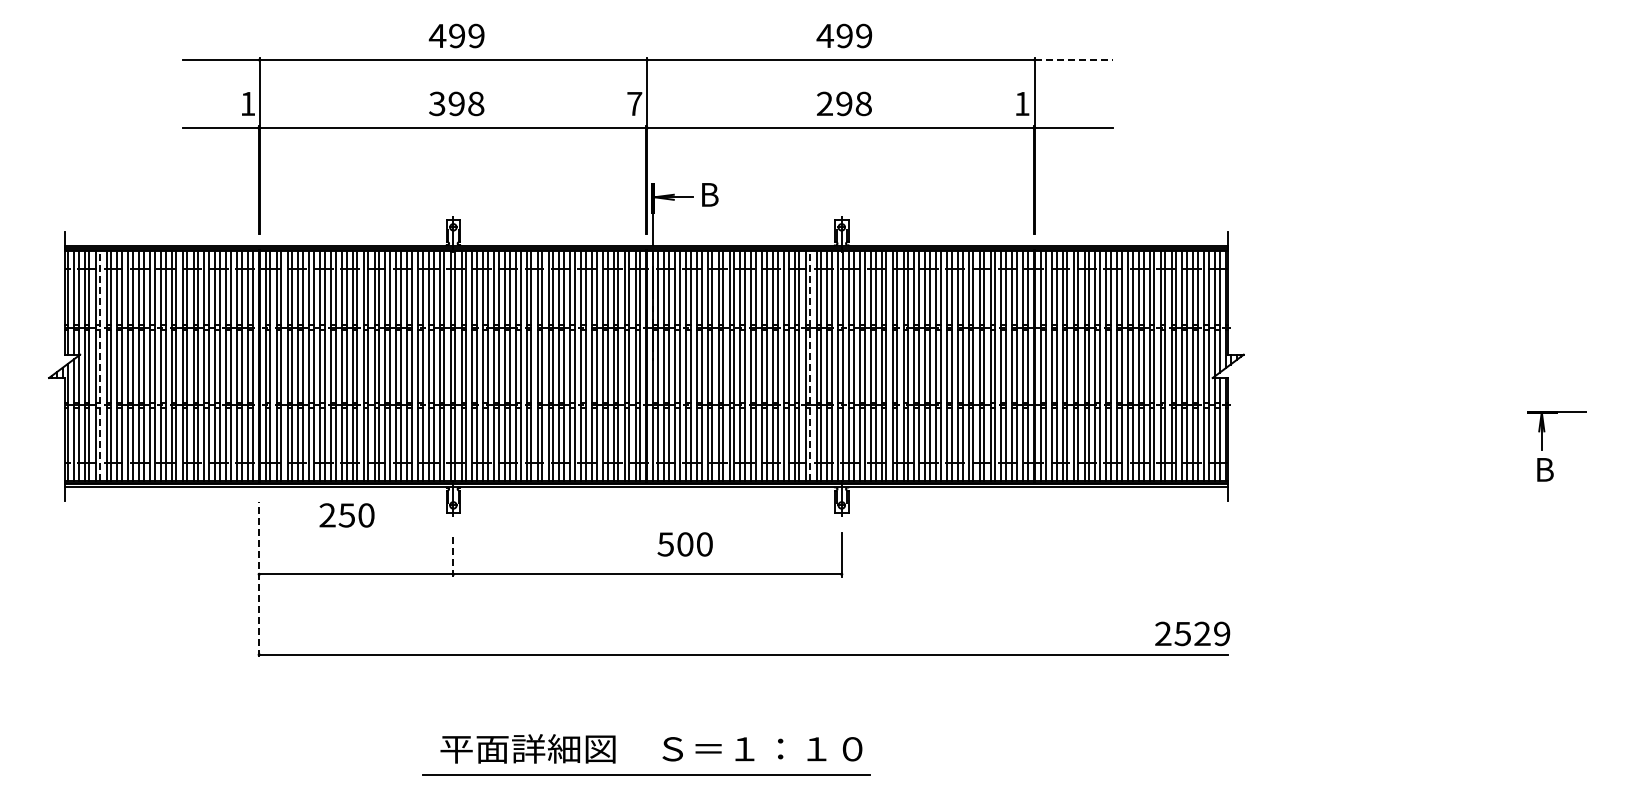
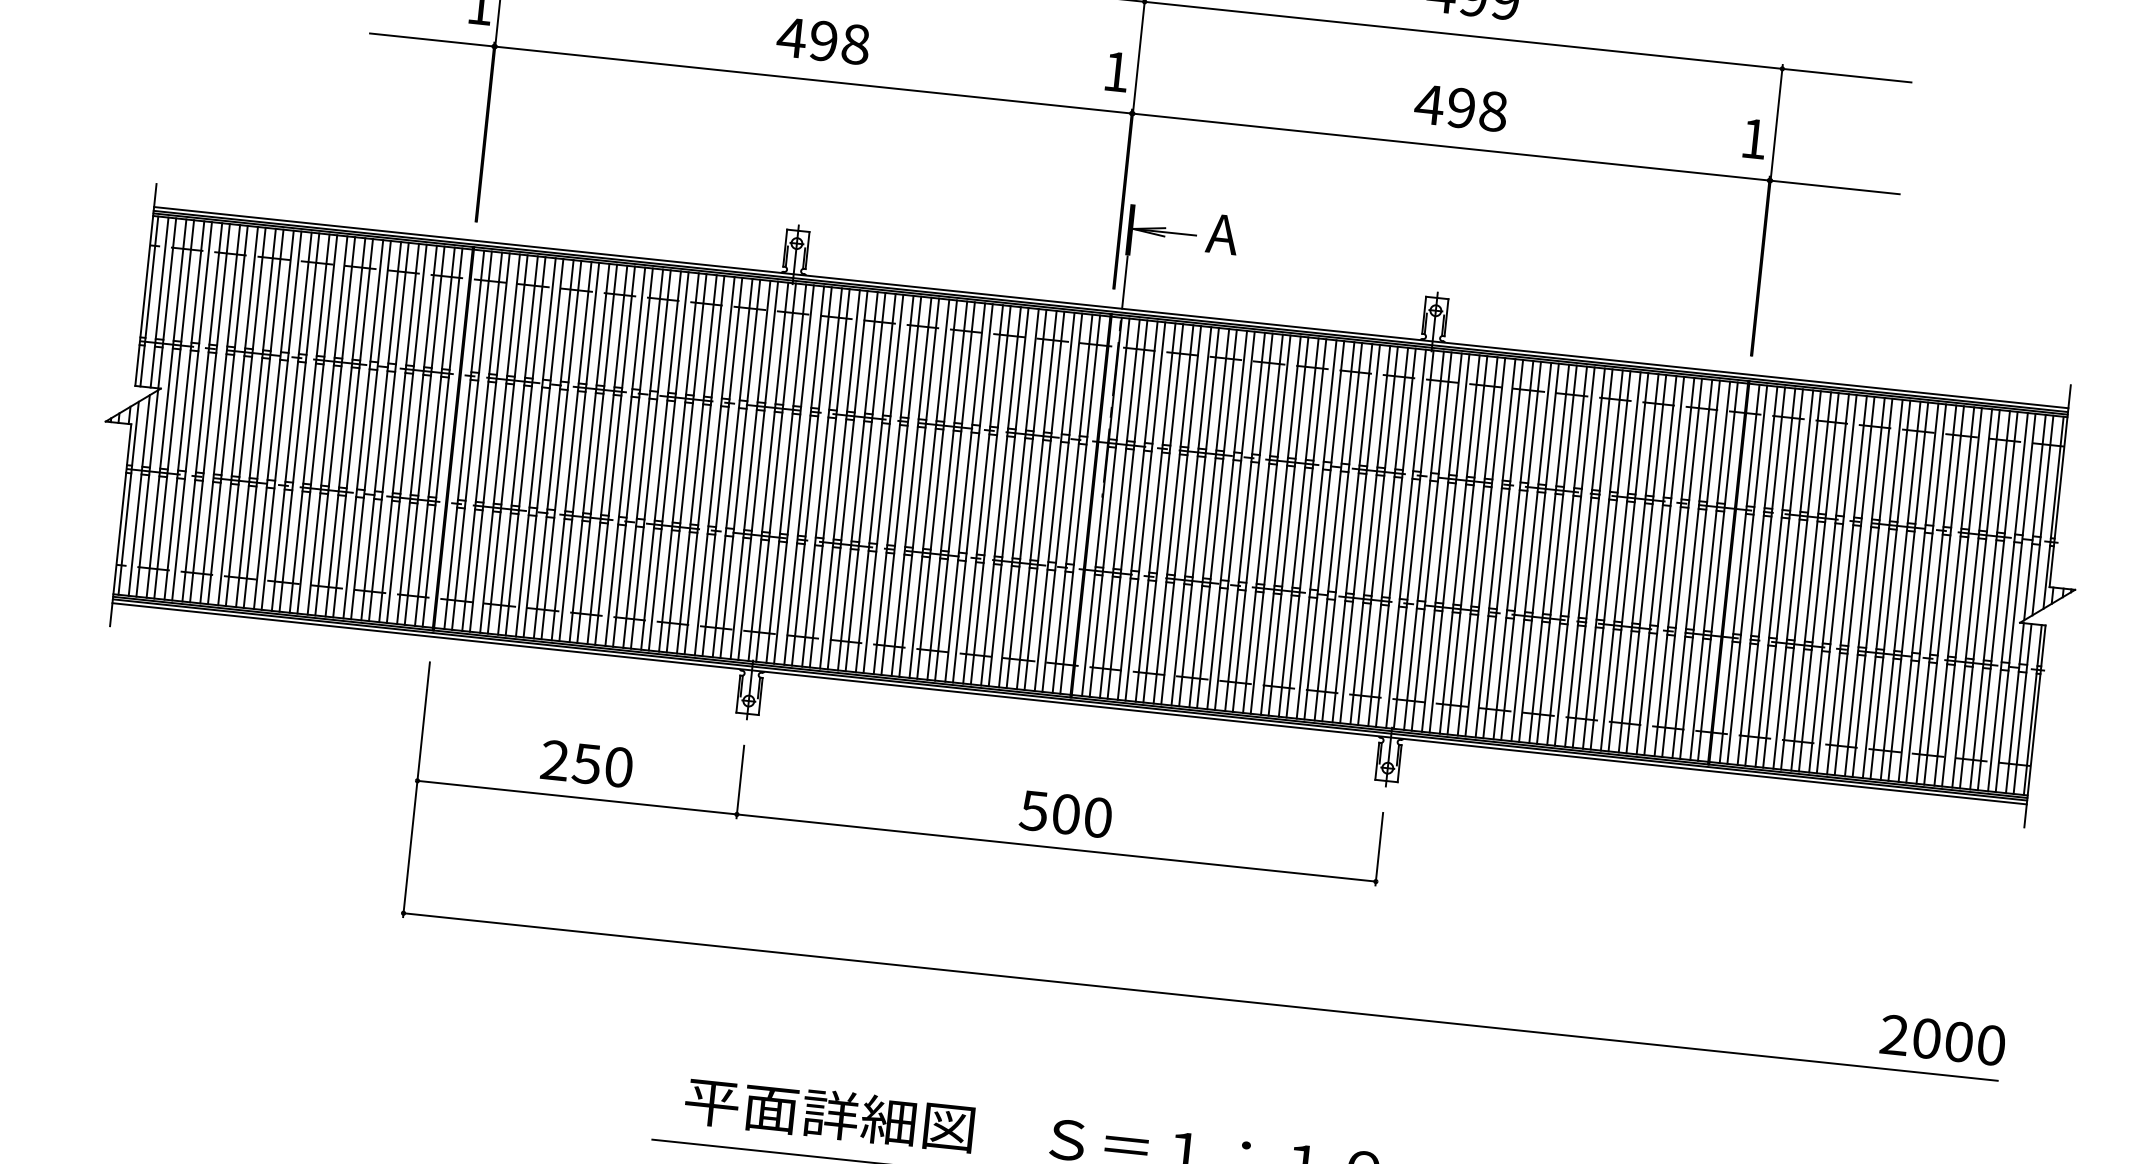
line: (1074, 60) -> (1847, 76), dashed -> solid
text: (436, 103) -> (790, 36), 398 -> 498
text: (634, 103) -> (1116, 71), 7 -> 1
text: (824, 103) -> (1428, 104), 298 -> 498
text: (708, 194) -> (1222, 233), B -> A
line: (100, 366) -> (192, 411), dashed -> solid
line: (810, 366) -> (1360, 534), dashed -> solid
text: (346, 515) -> (586, 763), moved
text: (684, 544) -> (1064, 814), moved
line: (453, 554) -> (740, 781), dashed -> solid
line: (259, 579) -> (417, 789), dashed -> solid
text: (1202, 633) -> (1959, 1041), 2529 -> 2000

